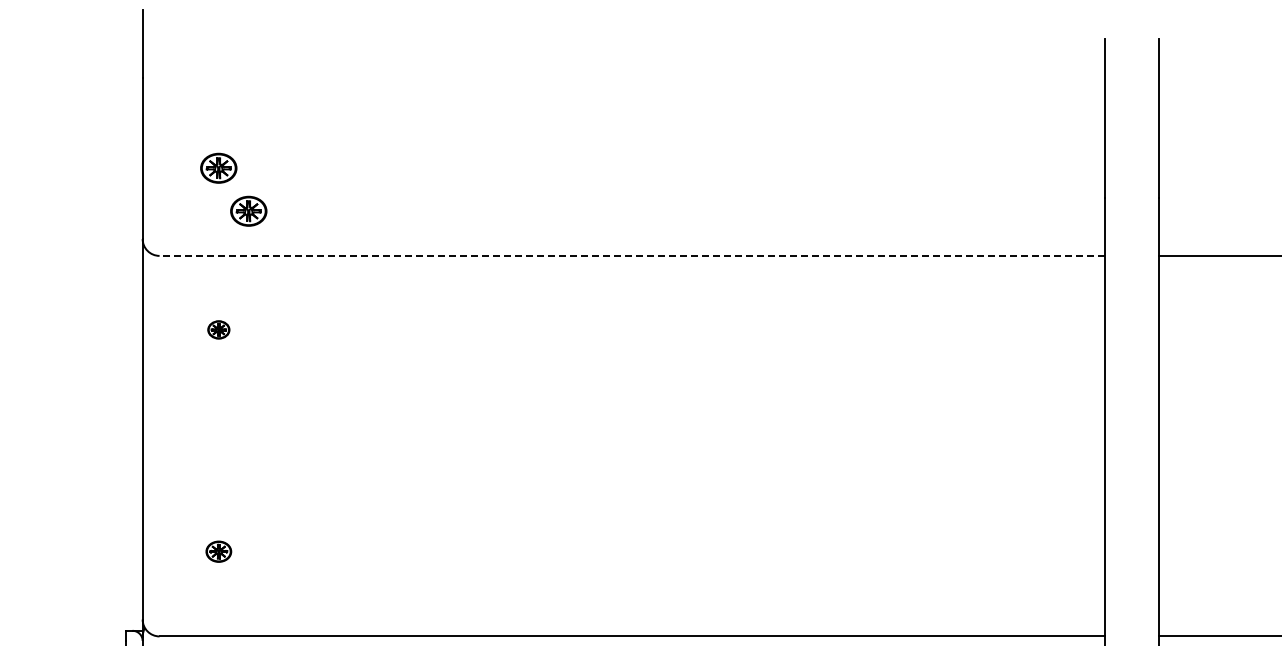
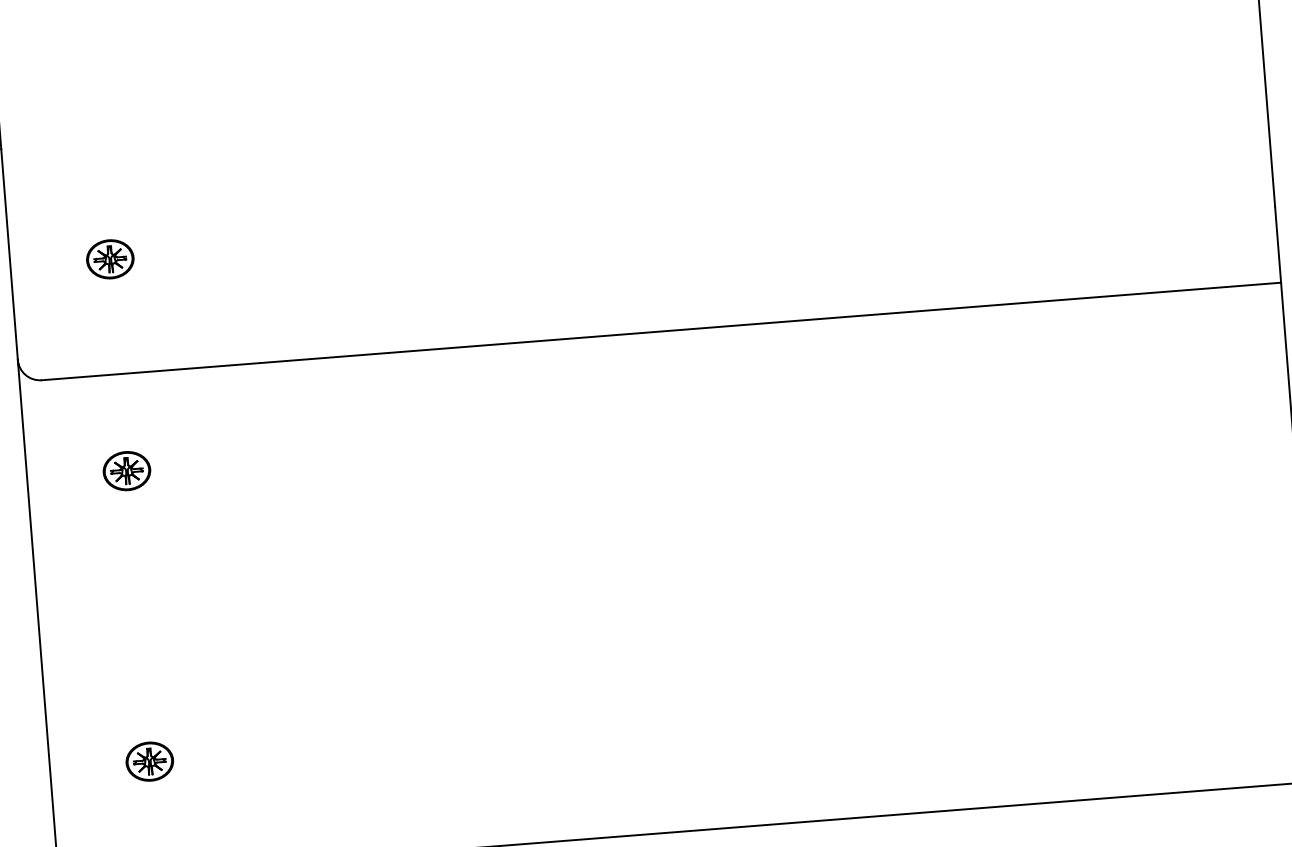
part: (248, 210) -> (153, 311), removed
line: (632, 255) -> (661, 330), dashed -> solid
part: (218, 329) -> (126, 470), size x1.67
part: (218, 551) -> (149, 761), size x1.43

